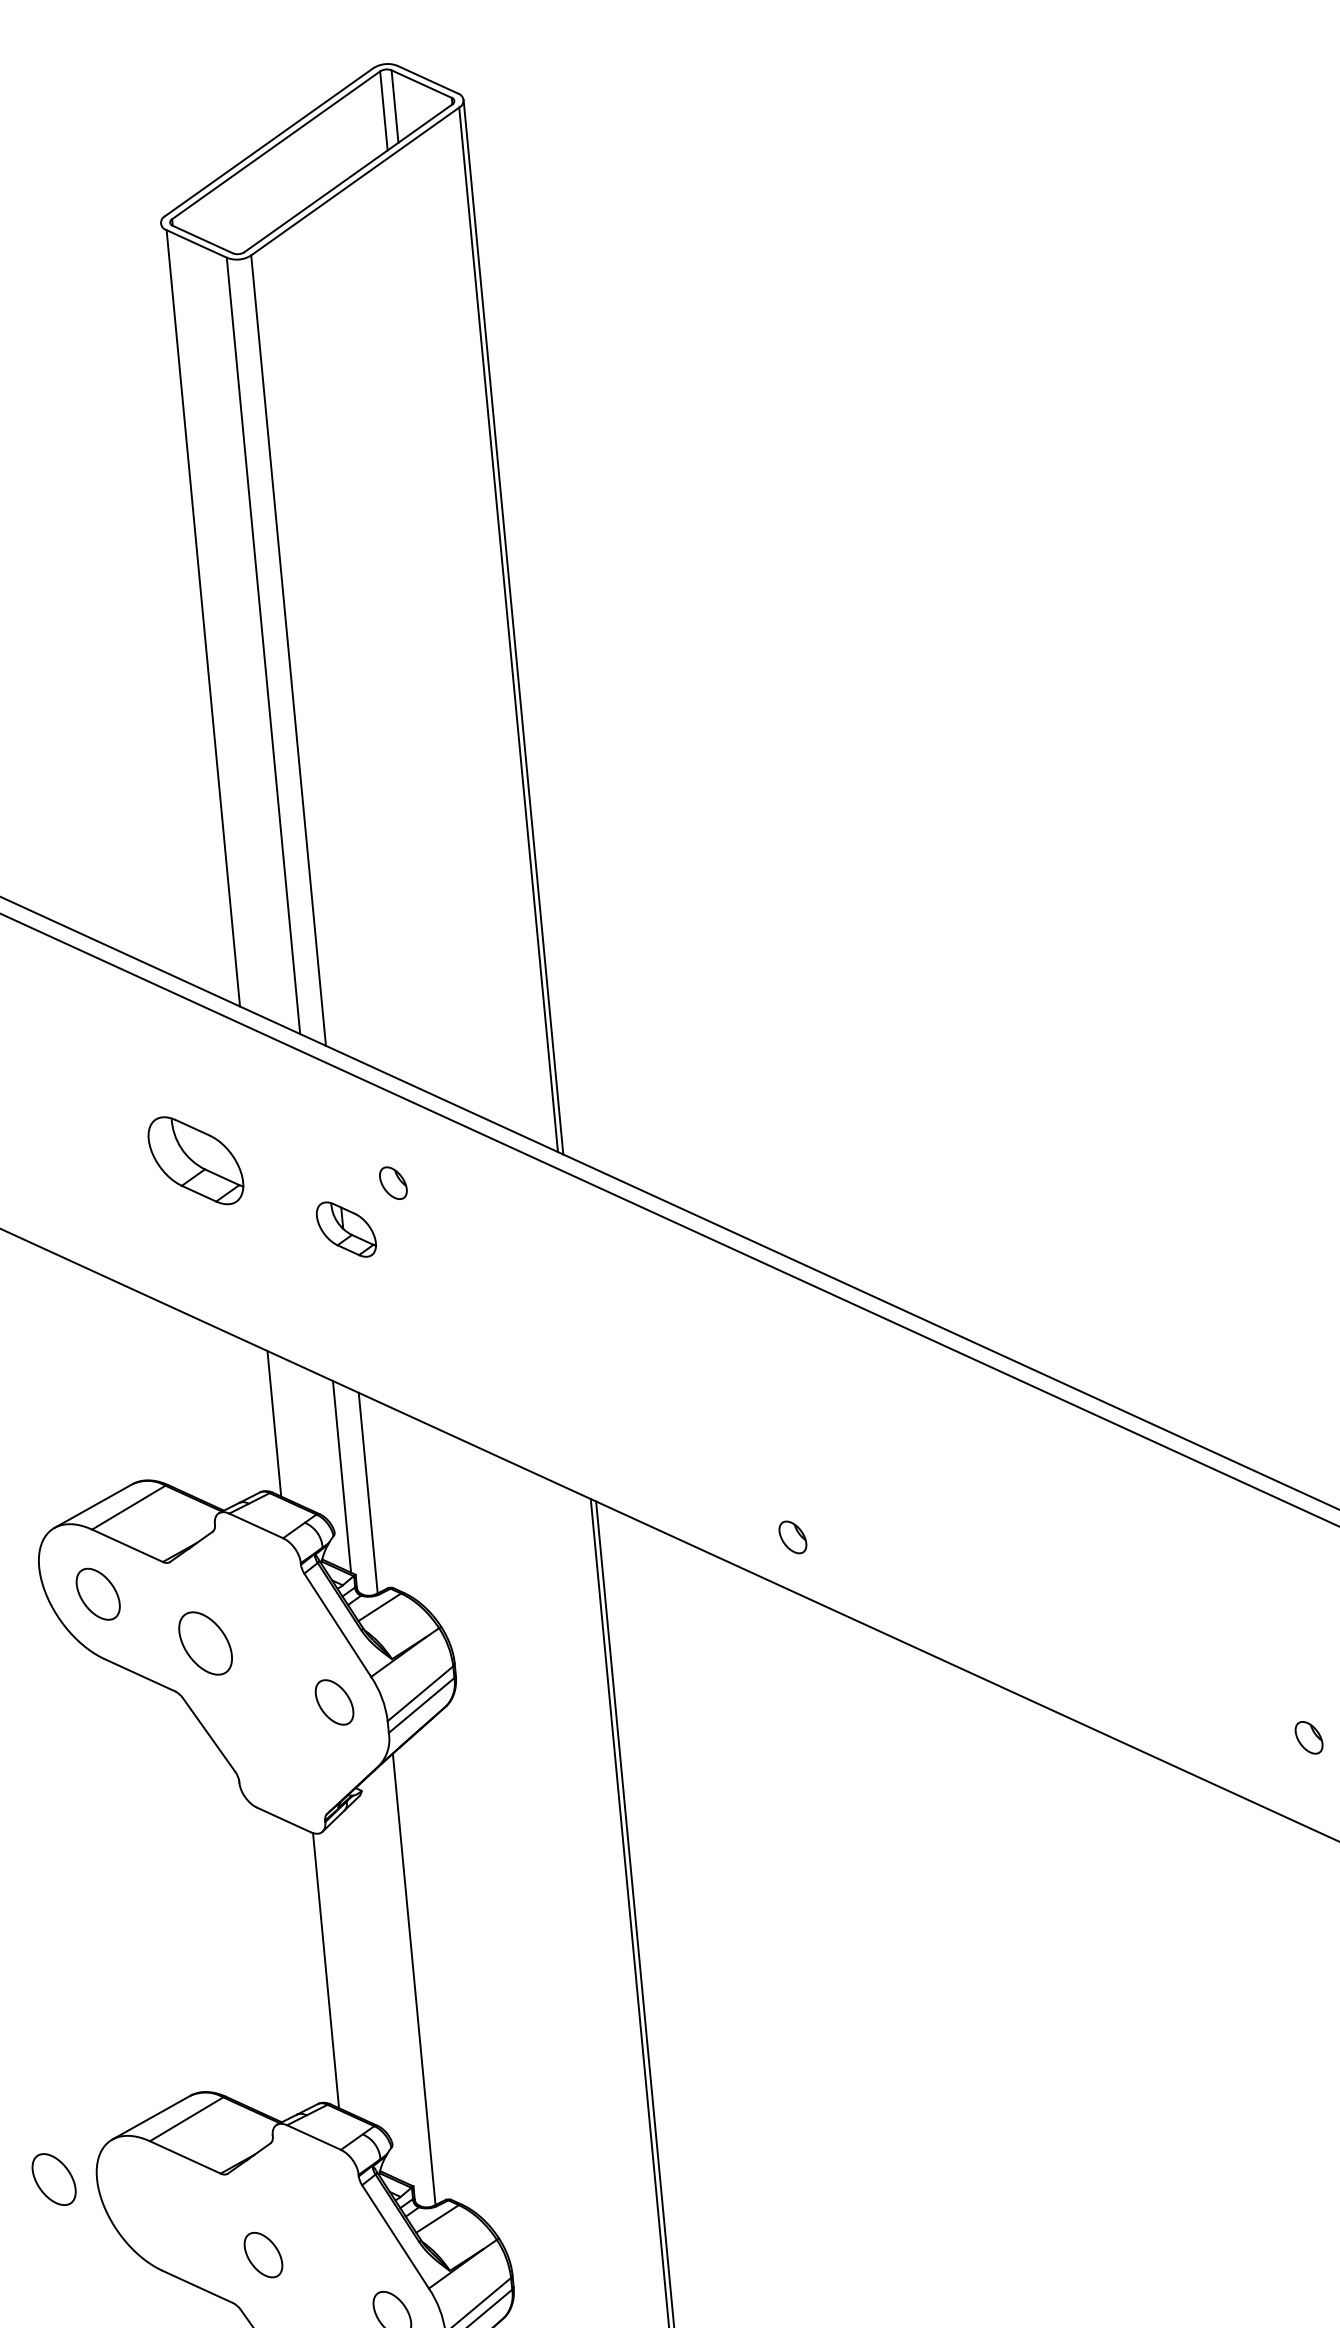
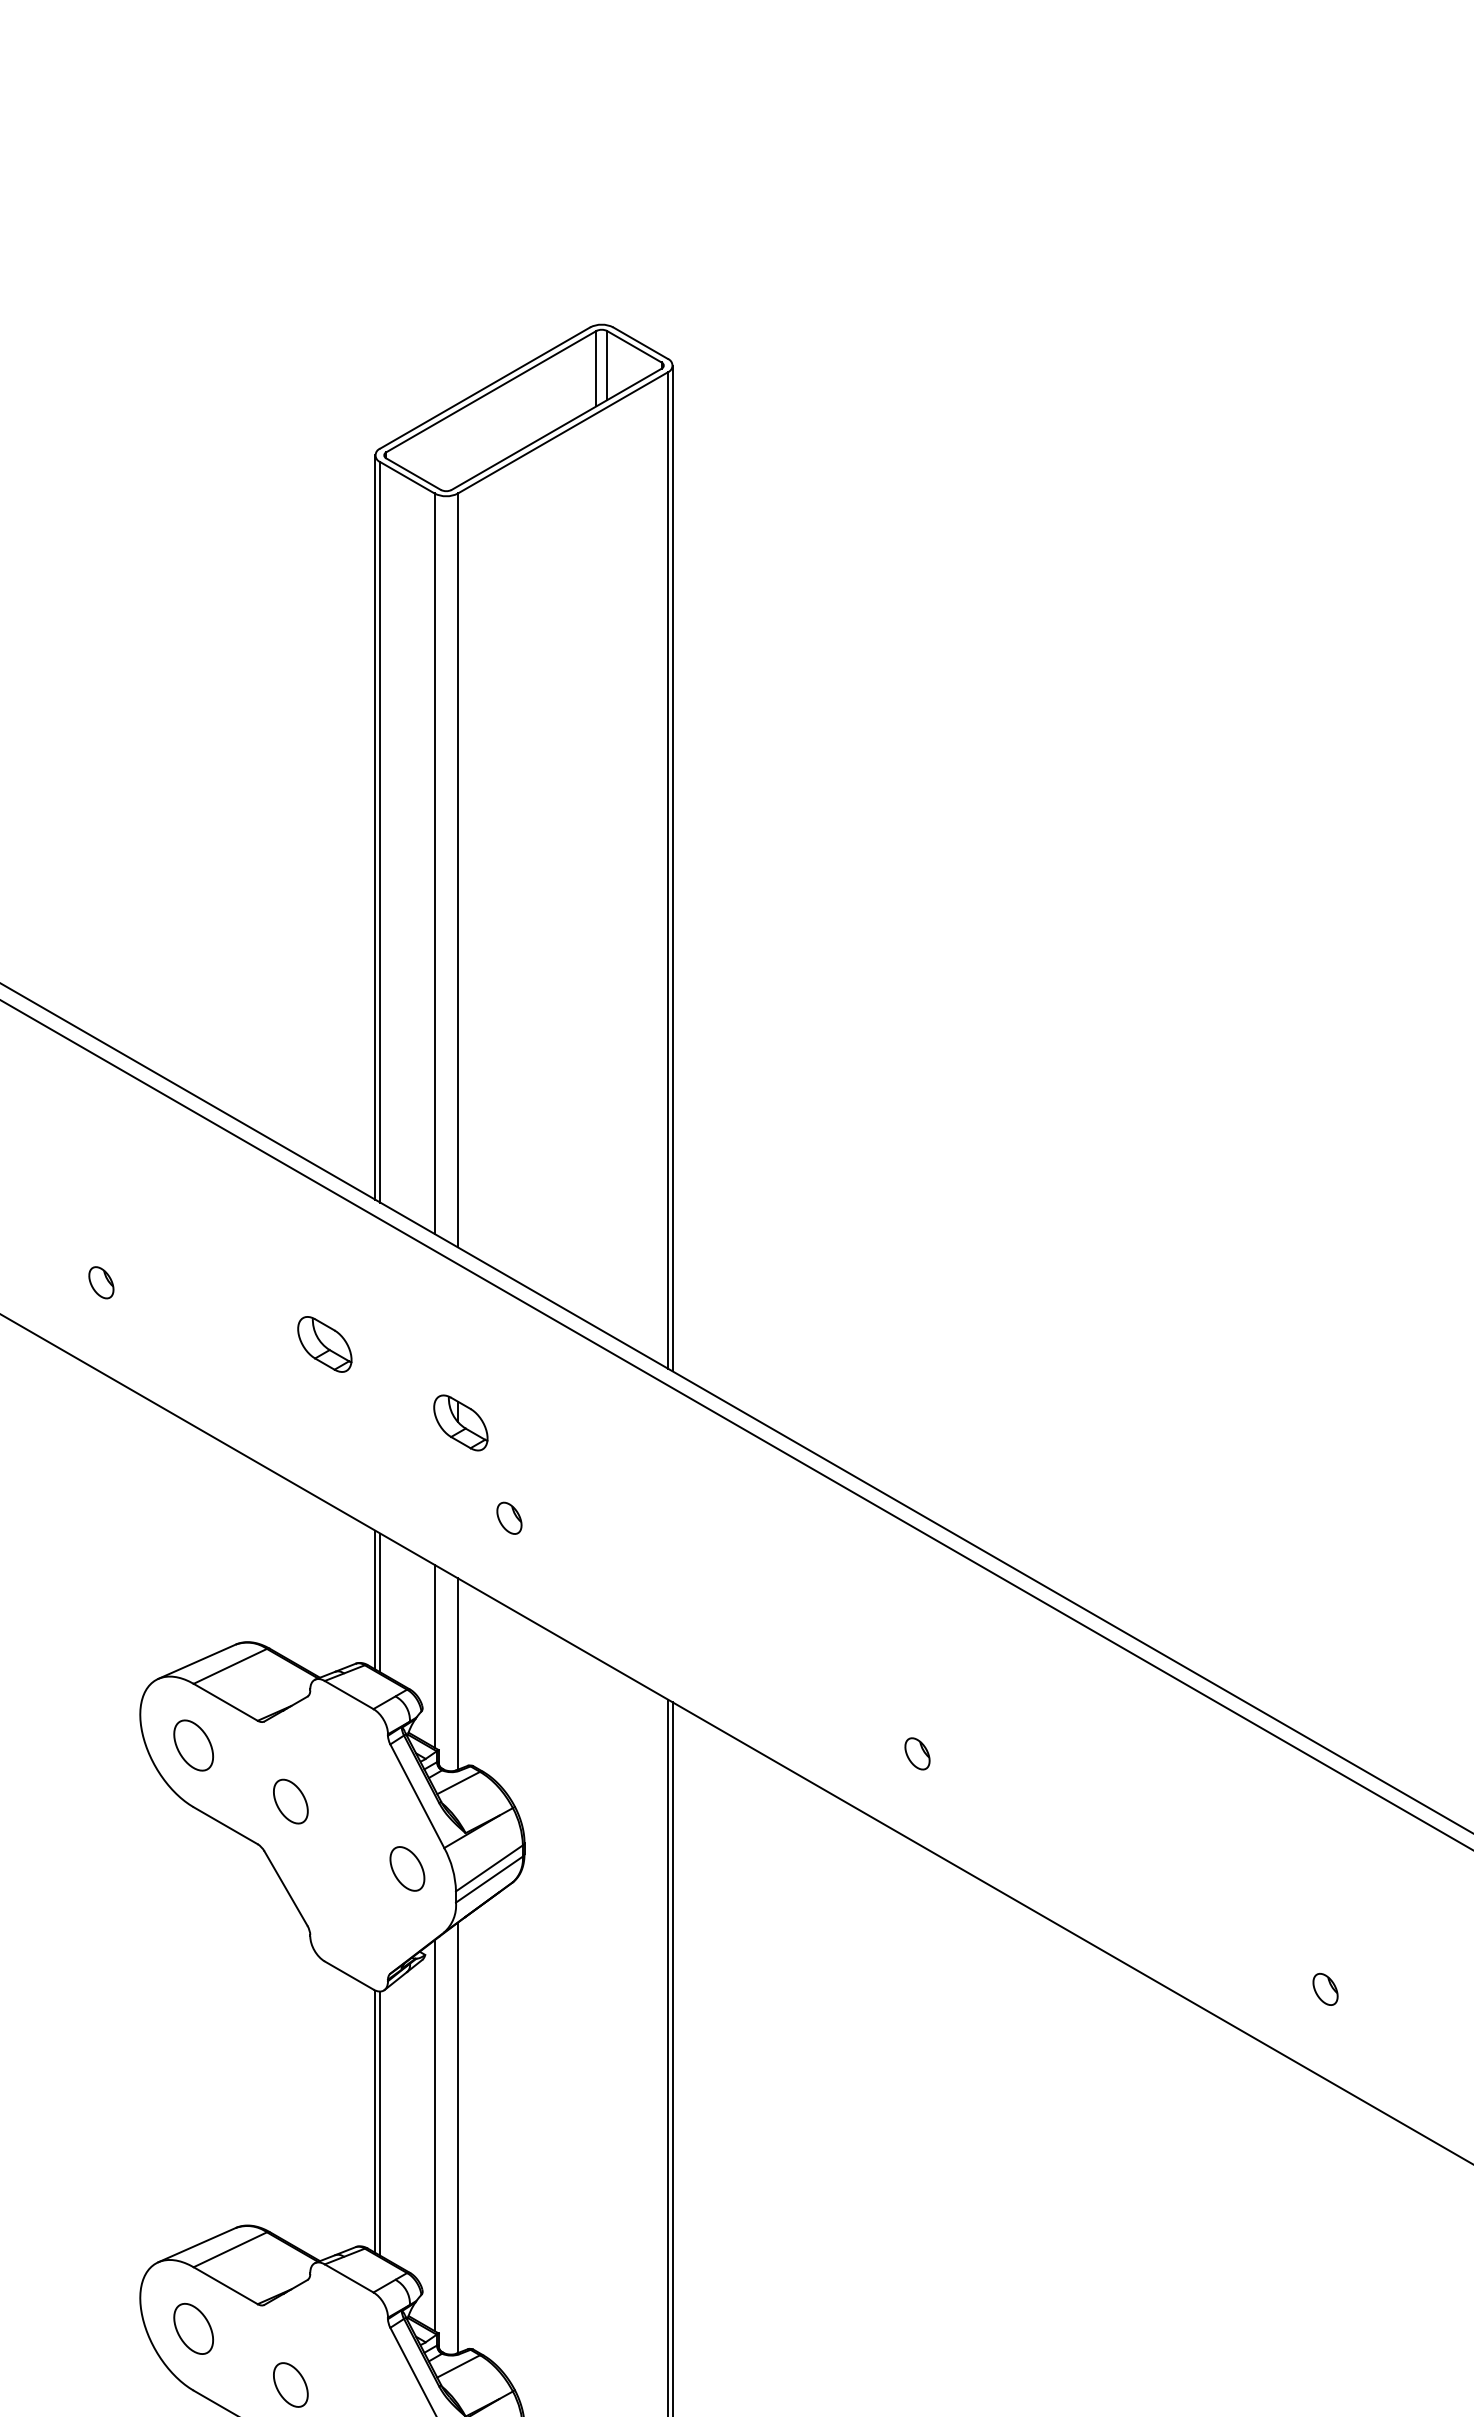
line: (197, 613) -> (375, 827), added
part: (195, 1160) -> (324, 1344), size x0.62
part: (393, 1182) -> (509, 1517), moved
line: (279, 1425) -> (380, 1602), added
part: (792, 1537) -> (917, 1753), moved
part: (205, 1643) -> (290, 1801), size x0.71
line: (331, 1972) -> (380, 2123), added
line: (389, 1979) -> (434, 2135), added
part: (53, 2179) -> (193, 2328), moved

